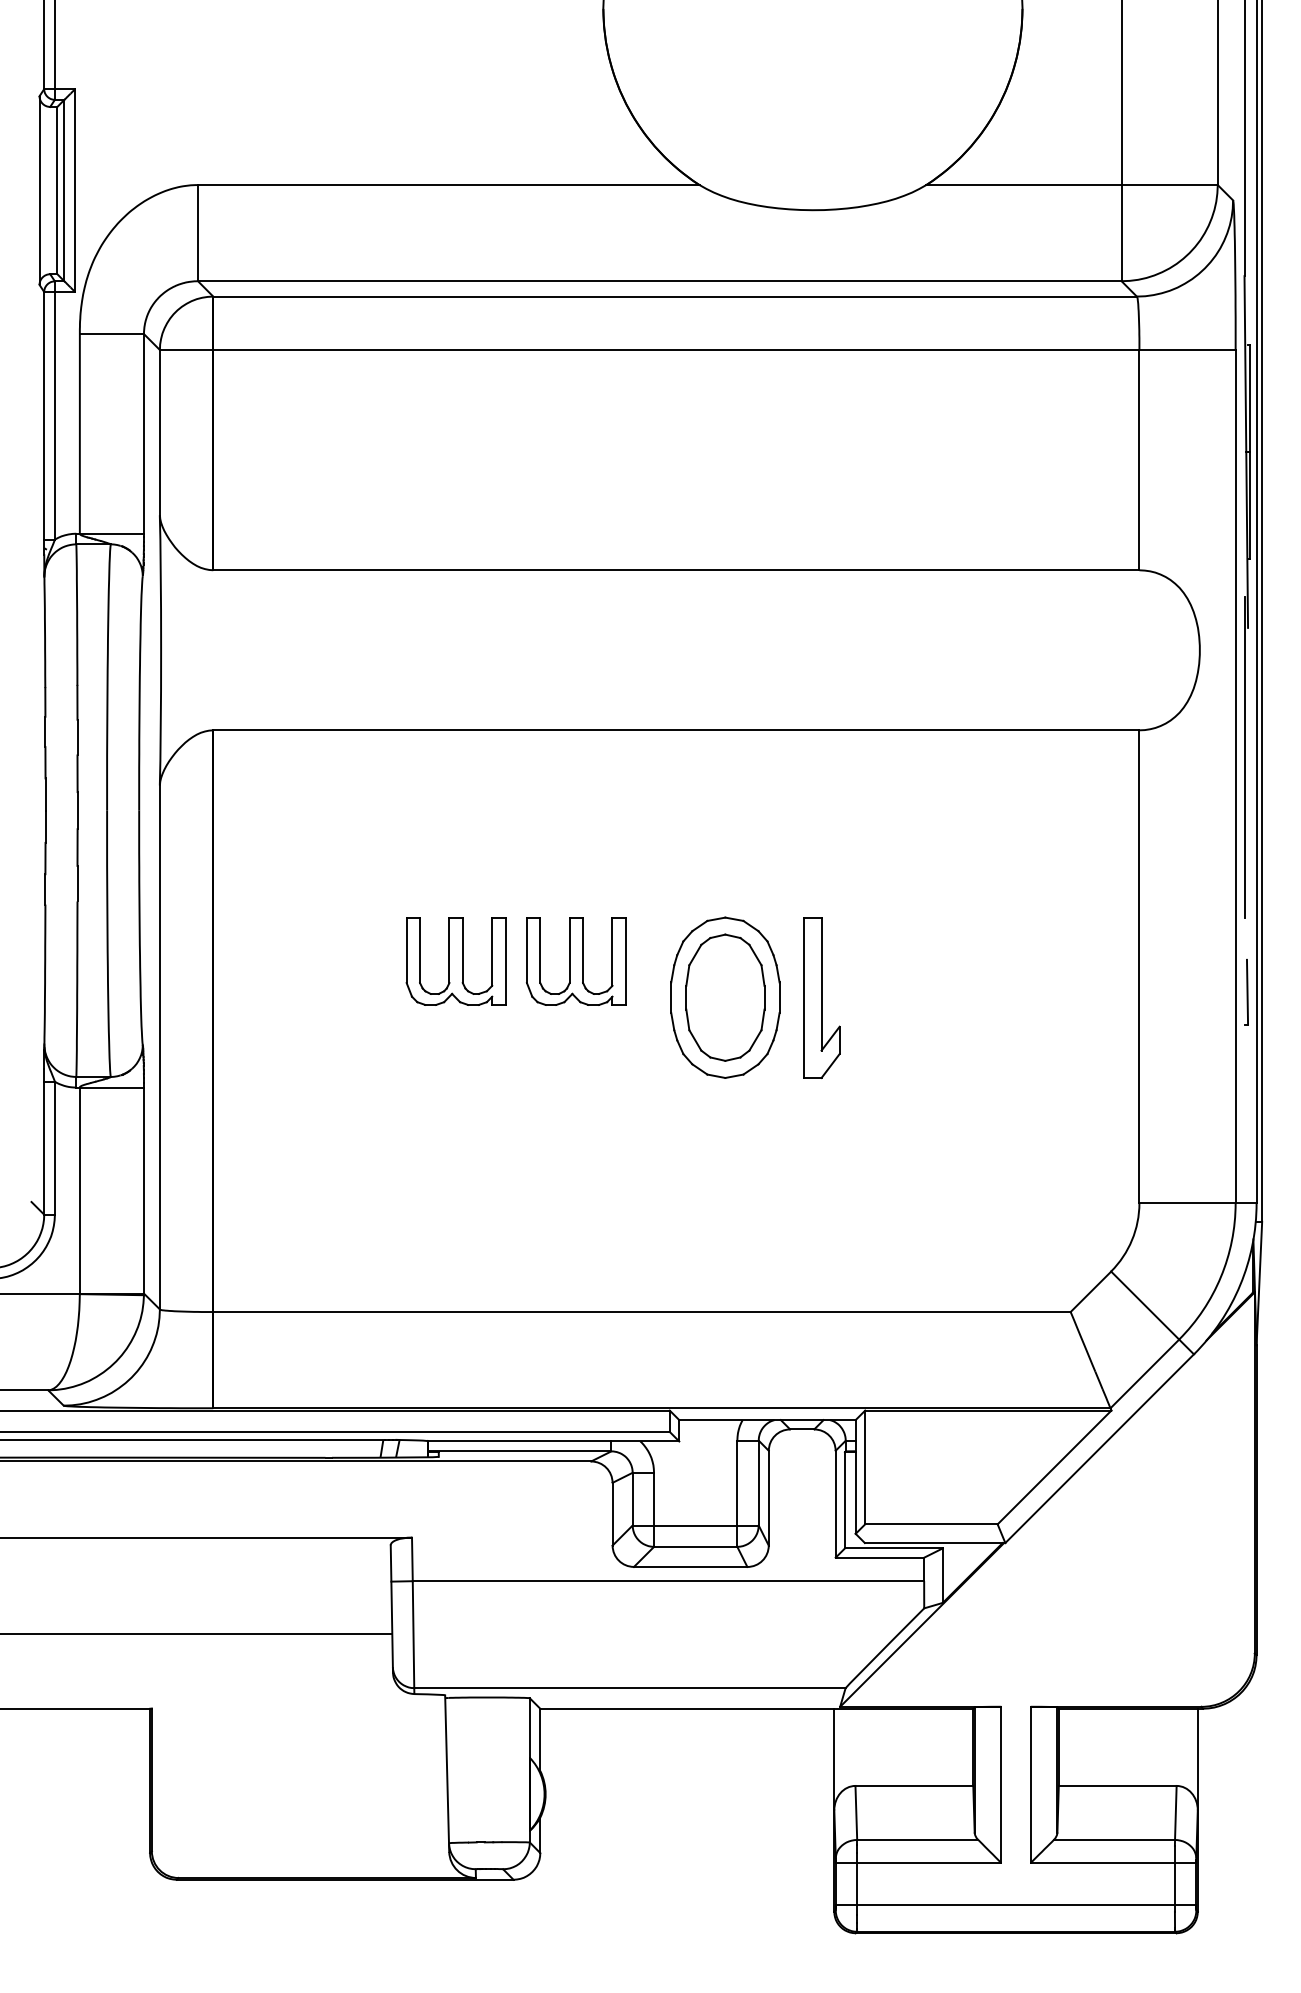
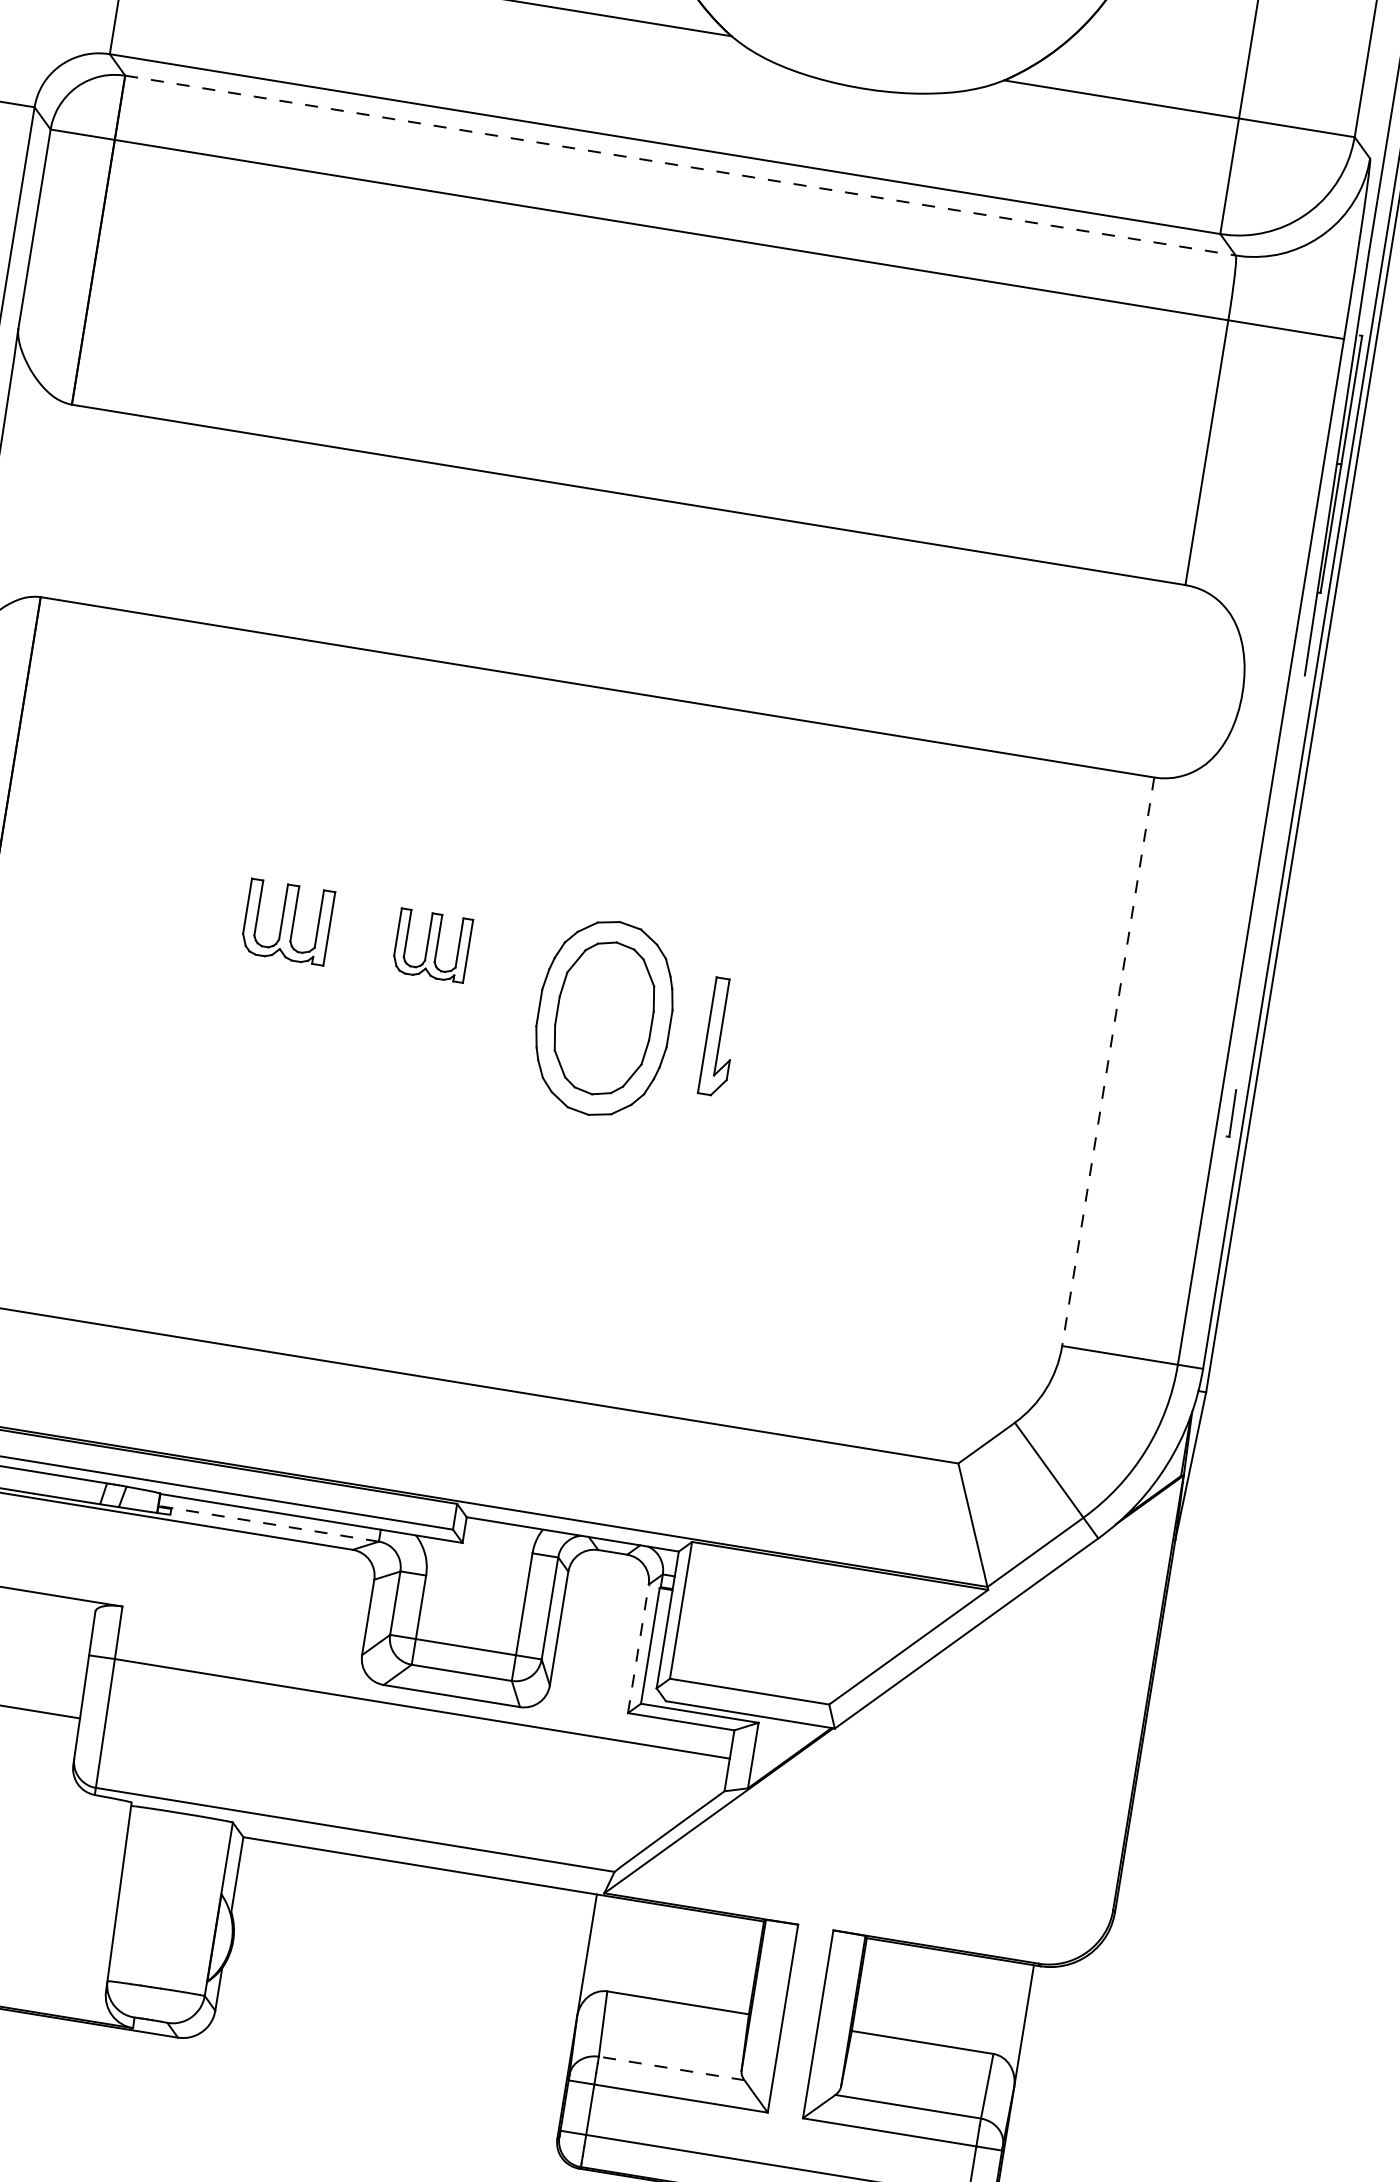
line: (675, 296) -> (680, 165), solid -> dashed
line: (1244, 756) -> (1275, 829), removed
part: (455, 961) -> (286, 922), size x0.7
part: (576, 961) -> (432, 945), size x0.6
line: (1139, 967) -> (1108, 1062), solid -> dashed
part: (1246, 992) -> (1231, 1113), size x0.6
part: (821, 997) -> (720, 1036), size x0.6
line: (519, 1451) -> (268, 1523), solid -> dashed
line: (835, 1503) -> (638, 1647), solid -> dashed
line: (917, 1839) -> (671, 2067), solid -> dashed

